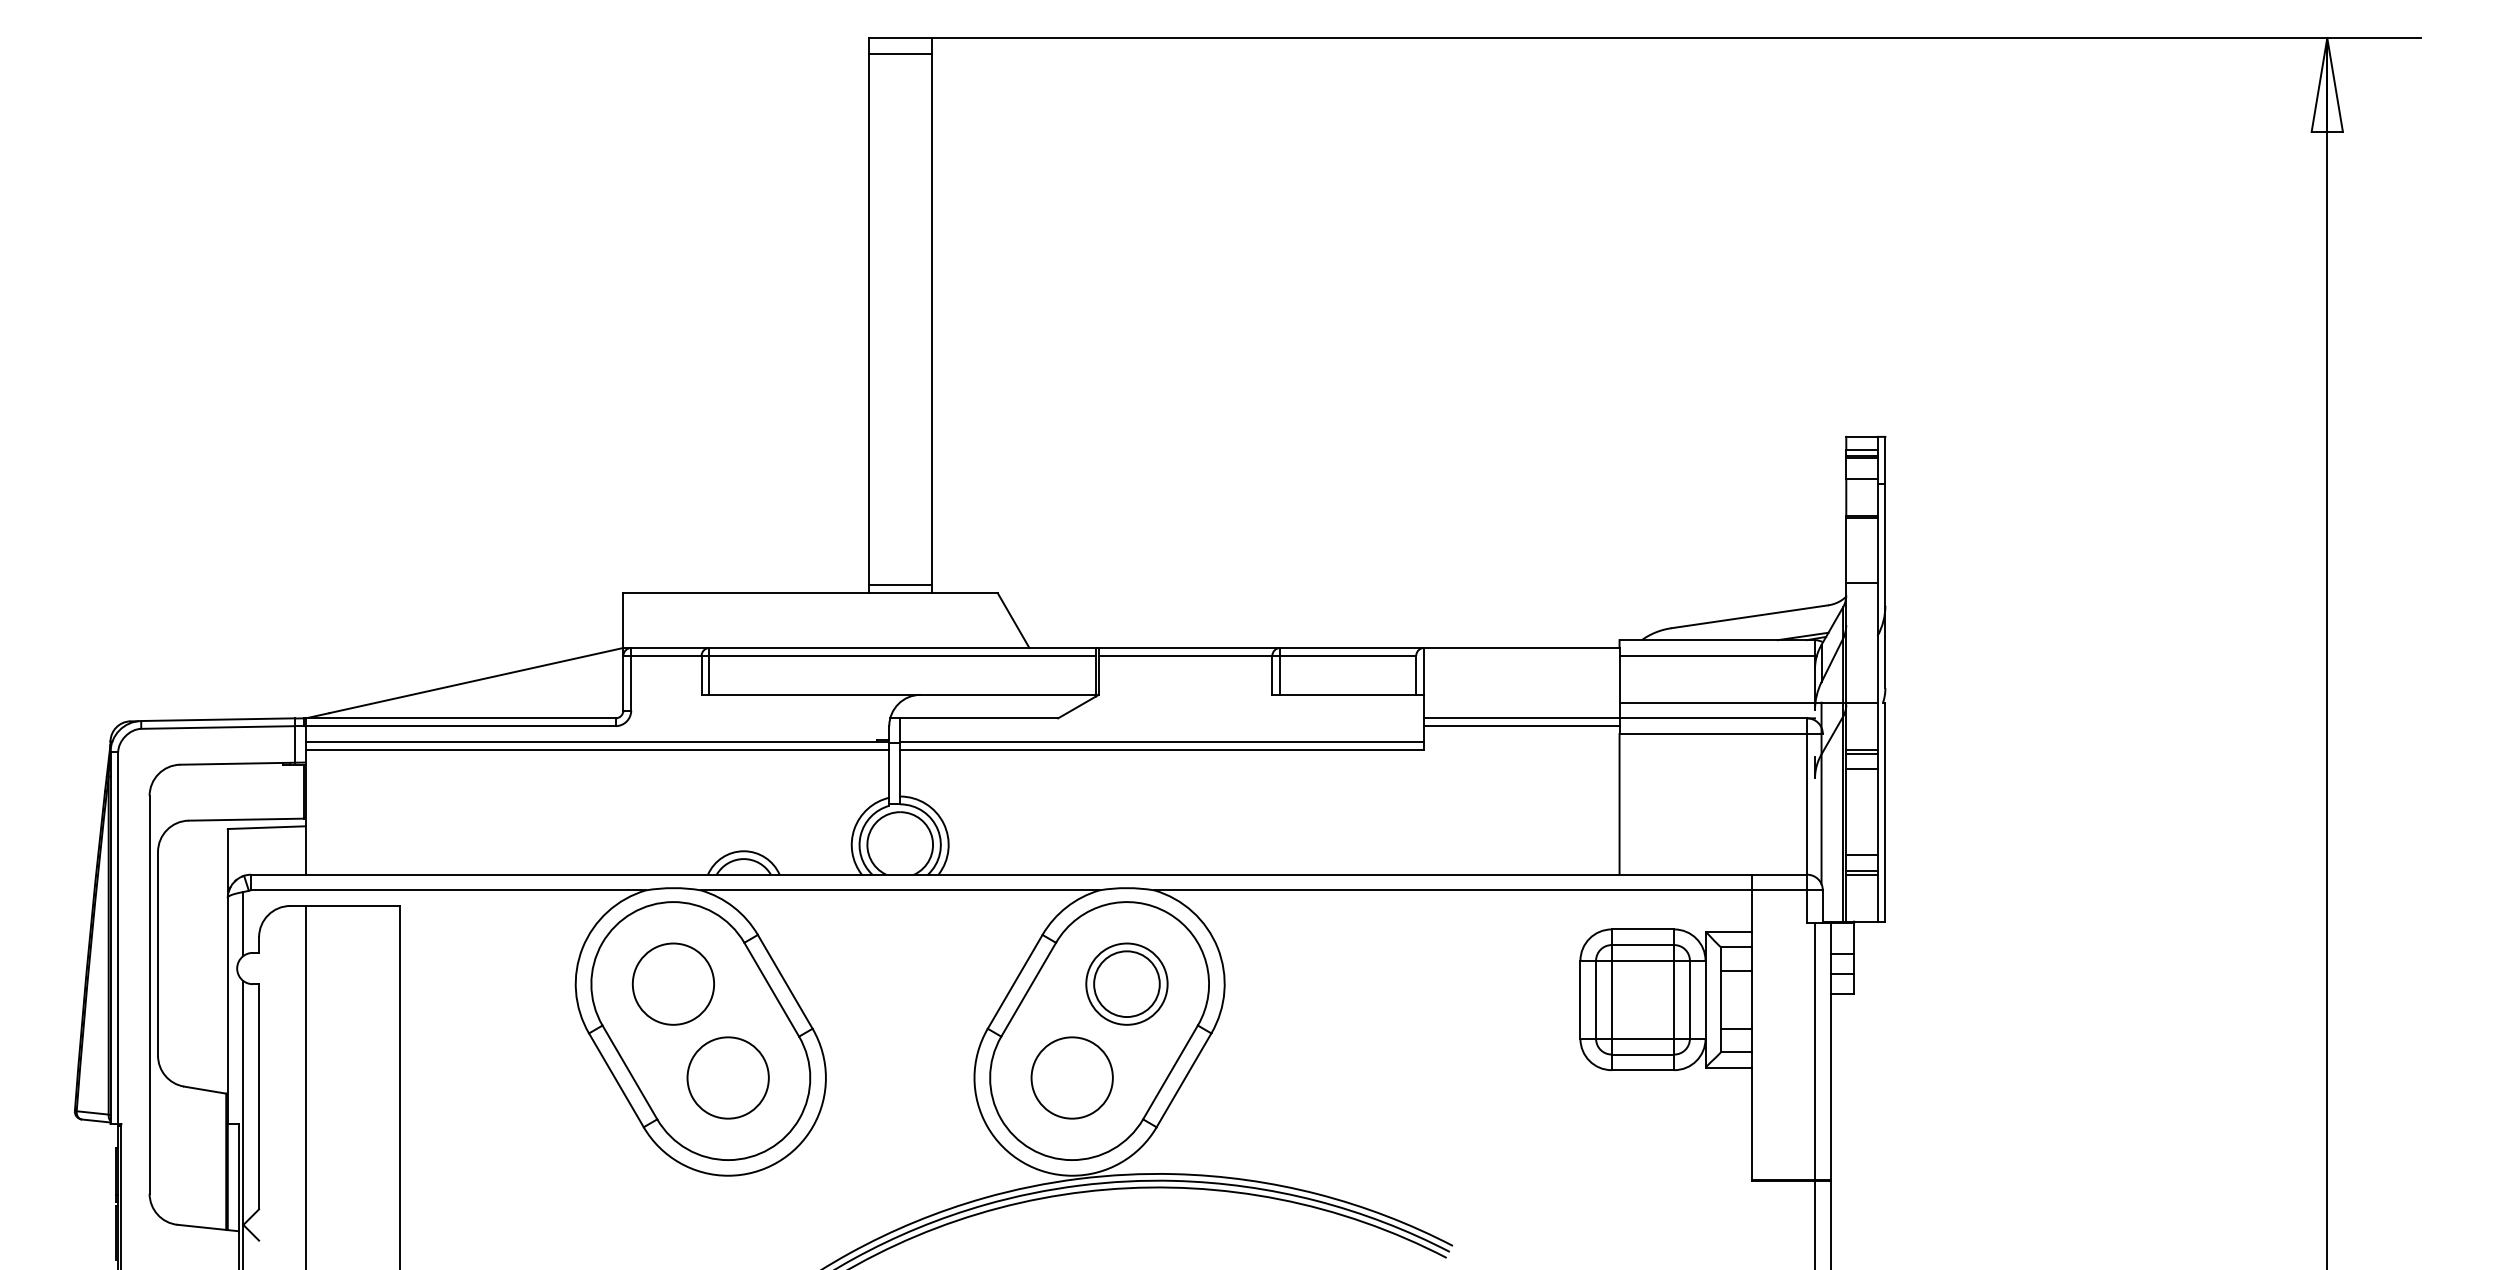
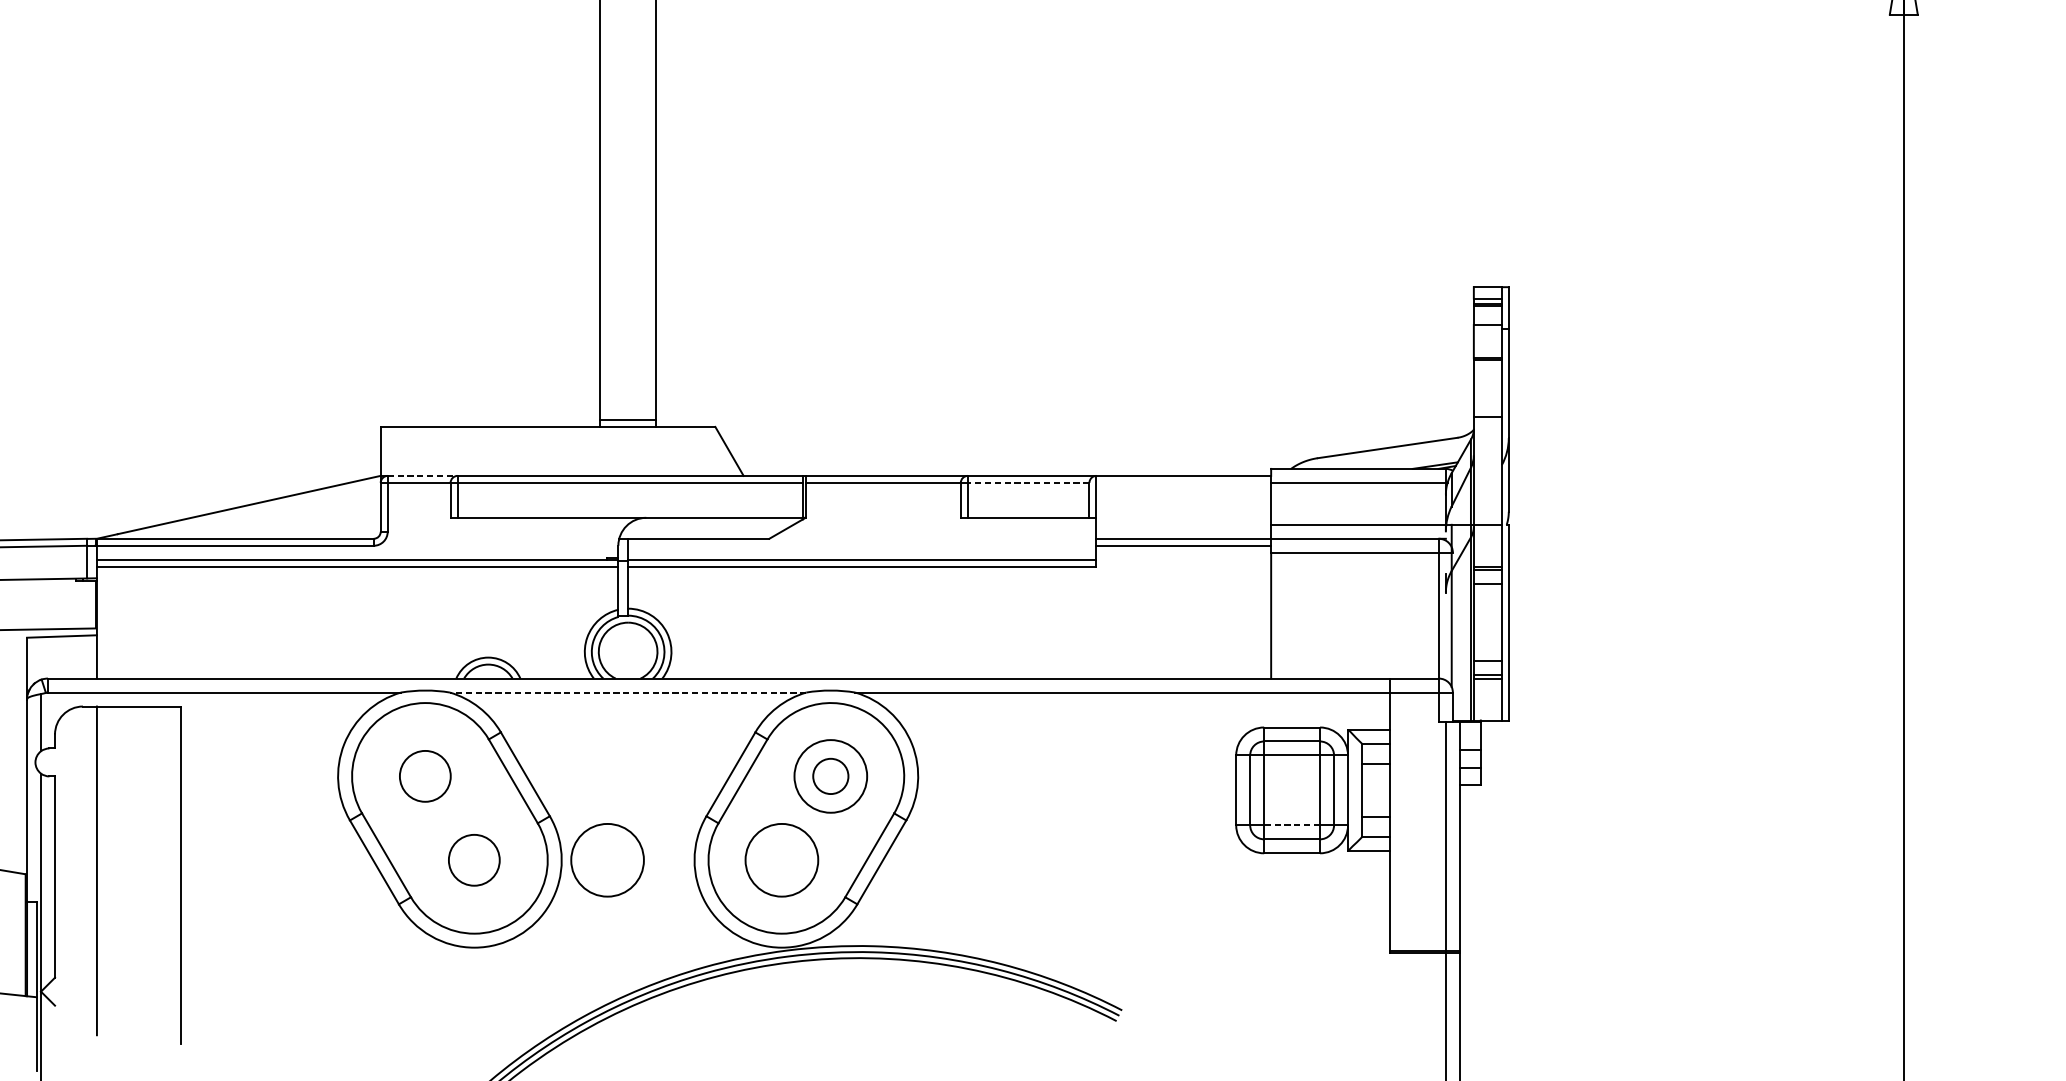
line: (670, 647) -> (422, 475), solid -> dashed
line: (1347, 655) -> (1027, 482), solid -> dashed
line: (899, 890) -> (627, 692), solid -> dashed
circle: (672, 983) -> (424, 775), size x0.7
circle: (1126, 984) -> (830, 776), size x0.6
line: (1642, 1038) -> (1291, 824), solid -> dashed
circle: (727, 1077) -> (473, 859), size x0.7
circle: (876, 1077) -> (606, 859), added

